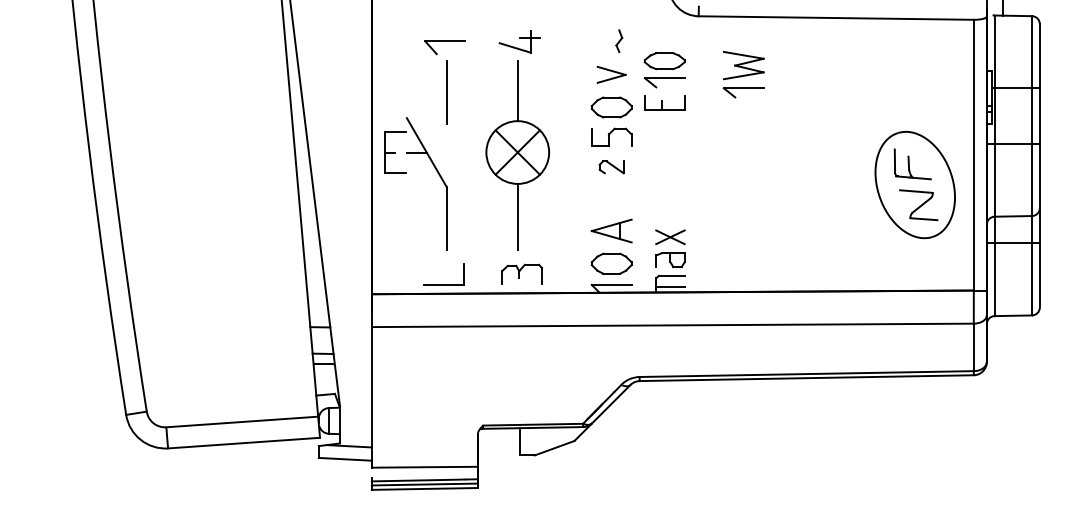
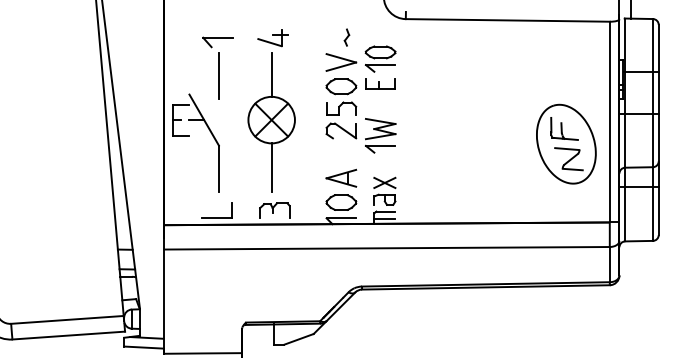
part: (611, 74) -> (341, 62), size x1.43
part: (743, 74) -> (380, 135), moved
part: (611, 167) -> (341, 131), size x1.67

